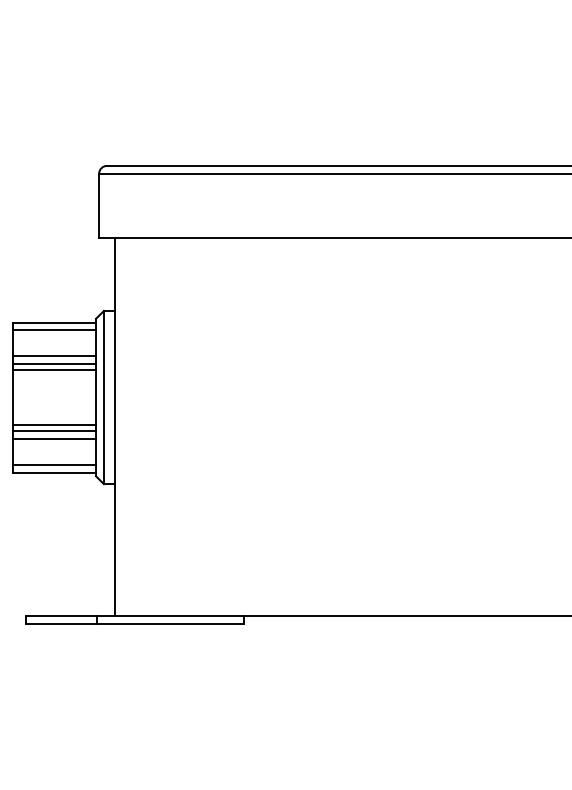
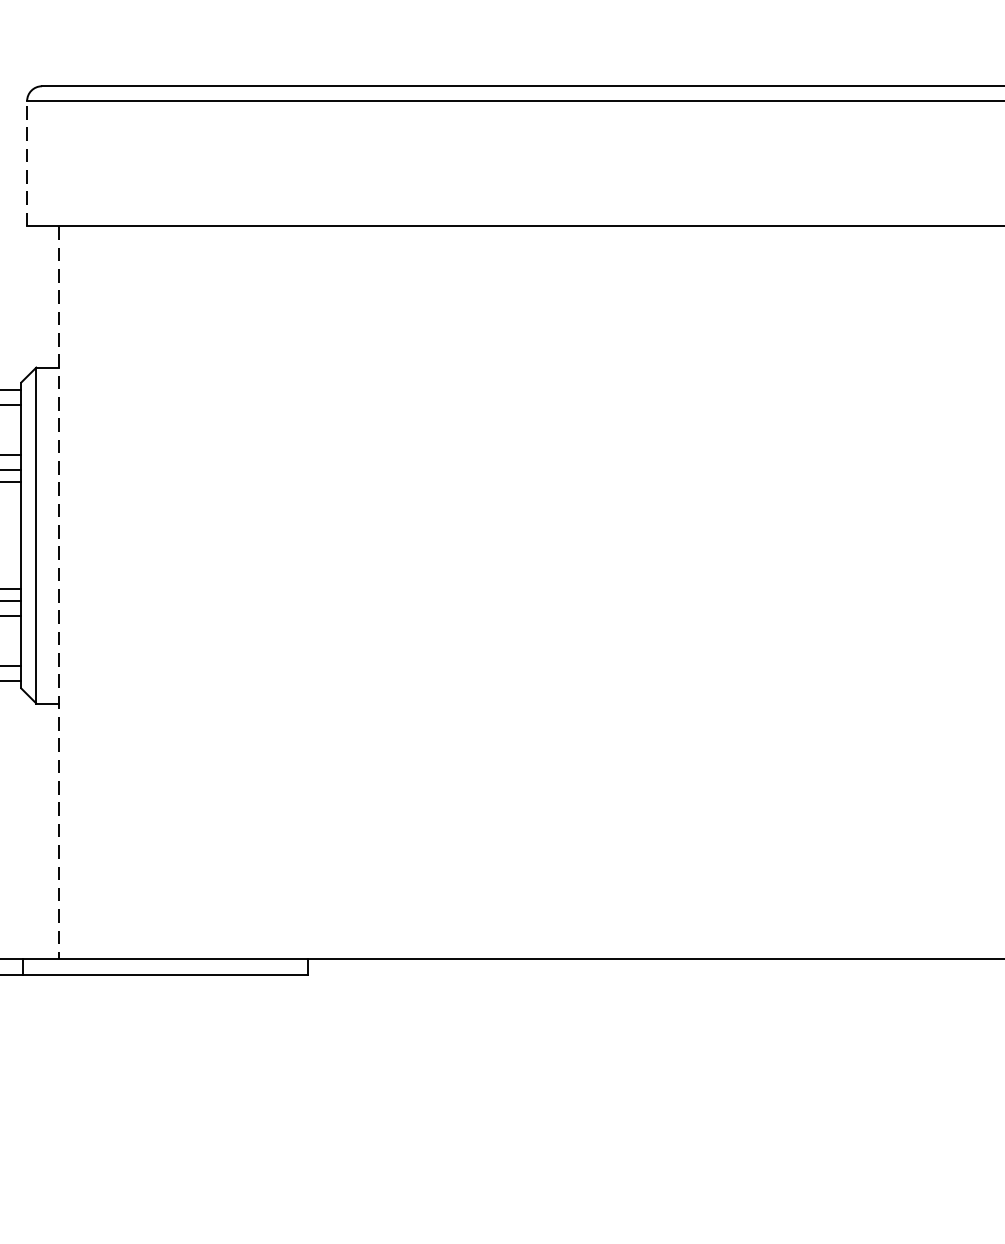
line: (99, 205) -> (27, 162), solid -> dashed
line: (115, 427) -> (58, 593), solid -> dashed

